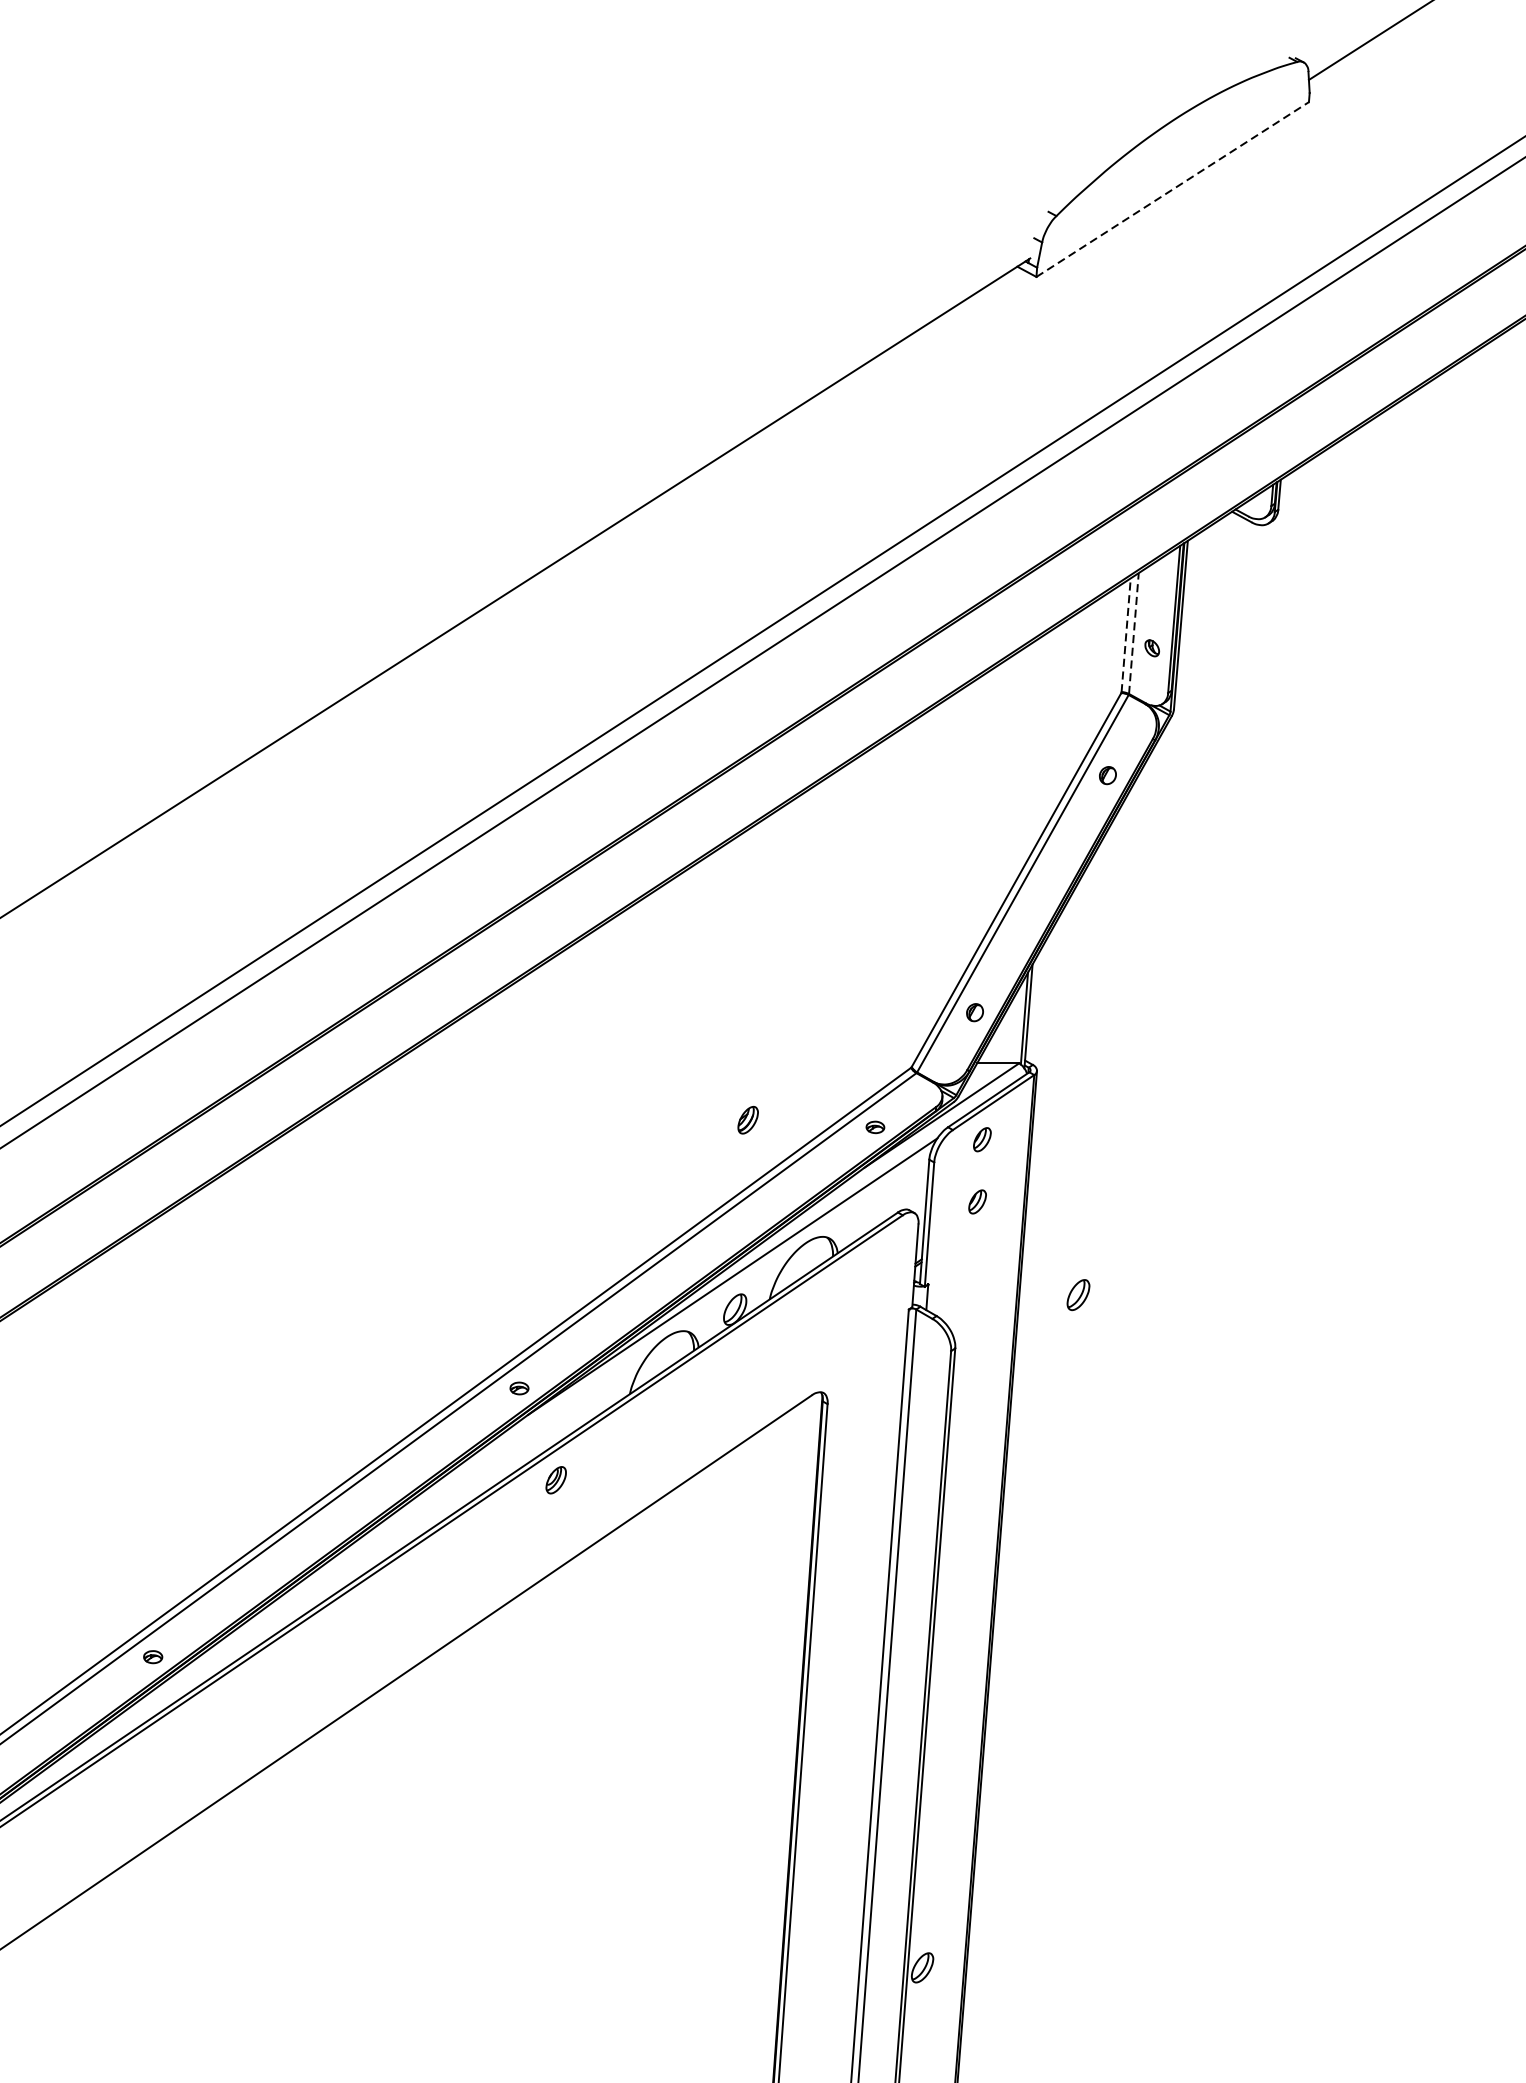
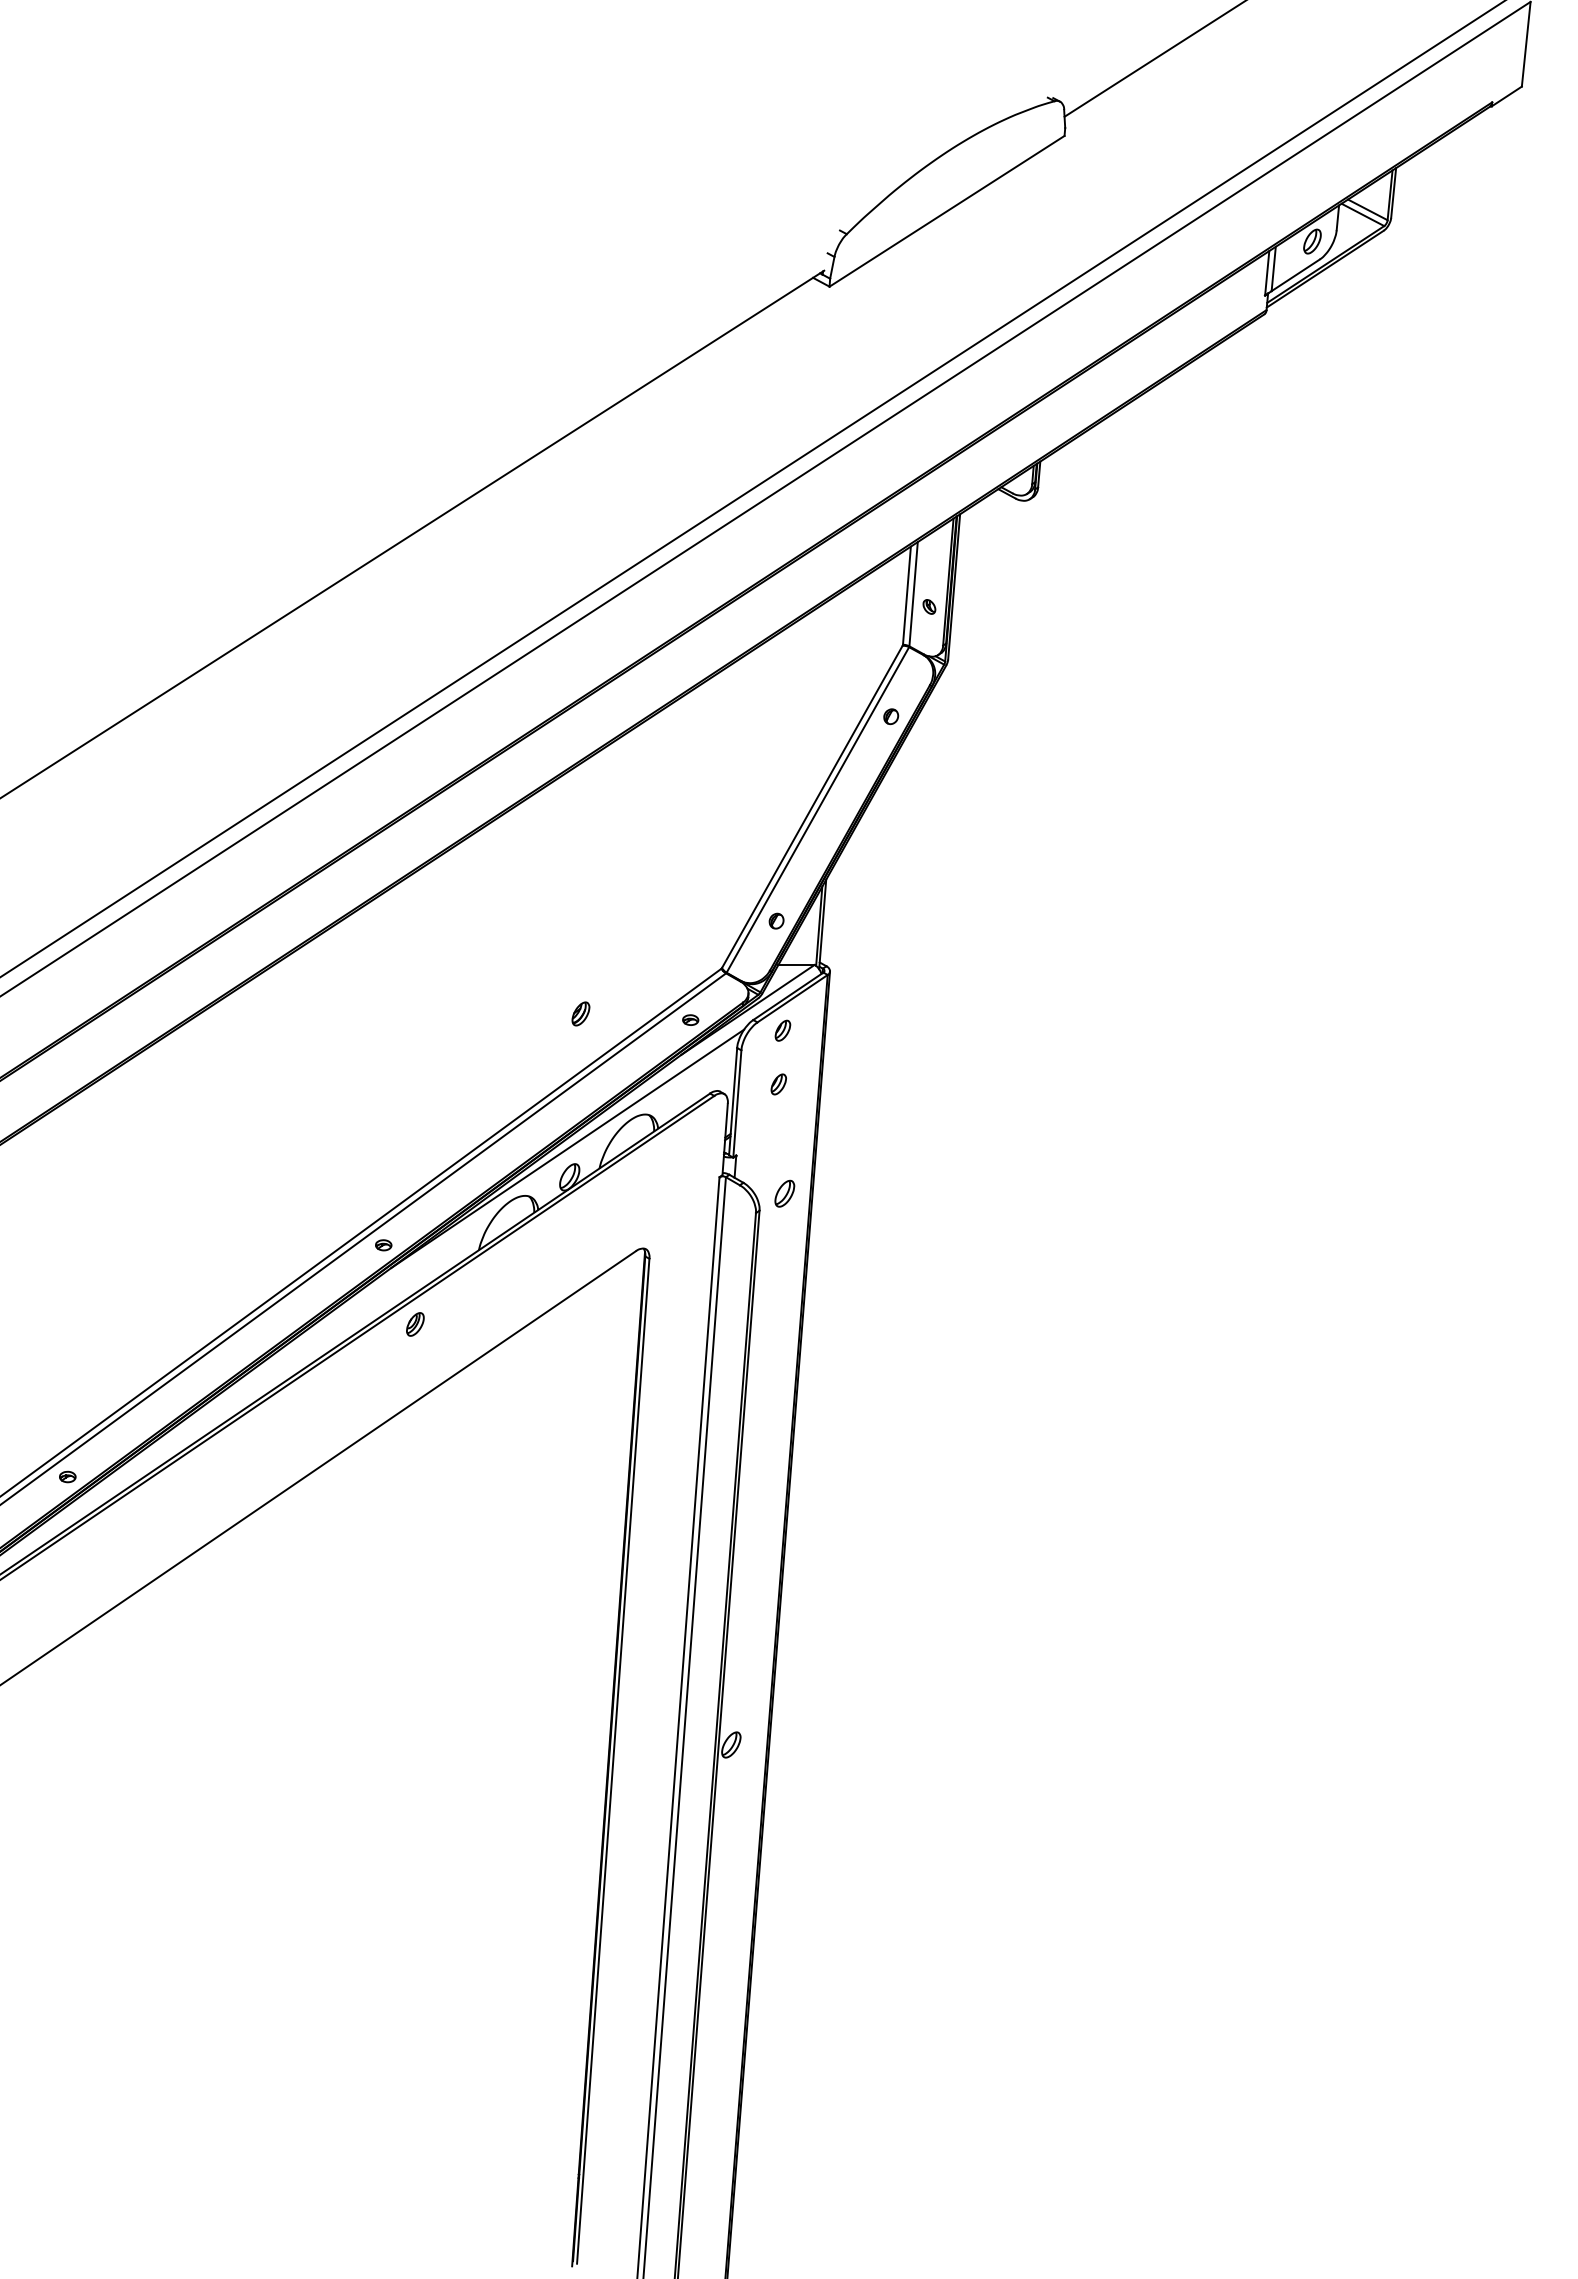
line: (1173, 189) -> (947, 211), dashed -> solid
line: (1133, 632) -> (913, 593), dashed -> solid
line: (1125, 635) -> (906, 595), dashed -> solid
part: (1078, 1294) -> (784, 1193), moved

